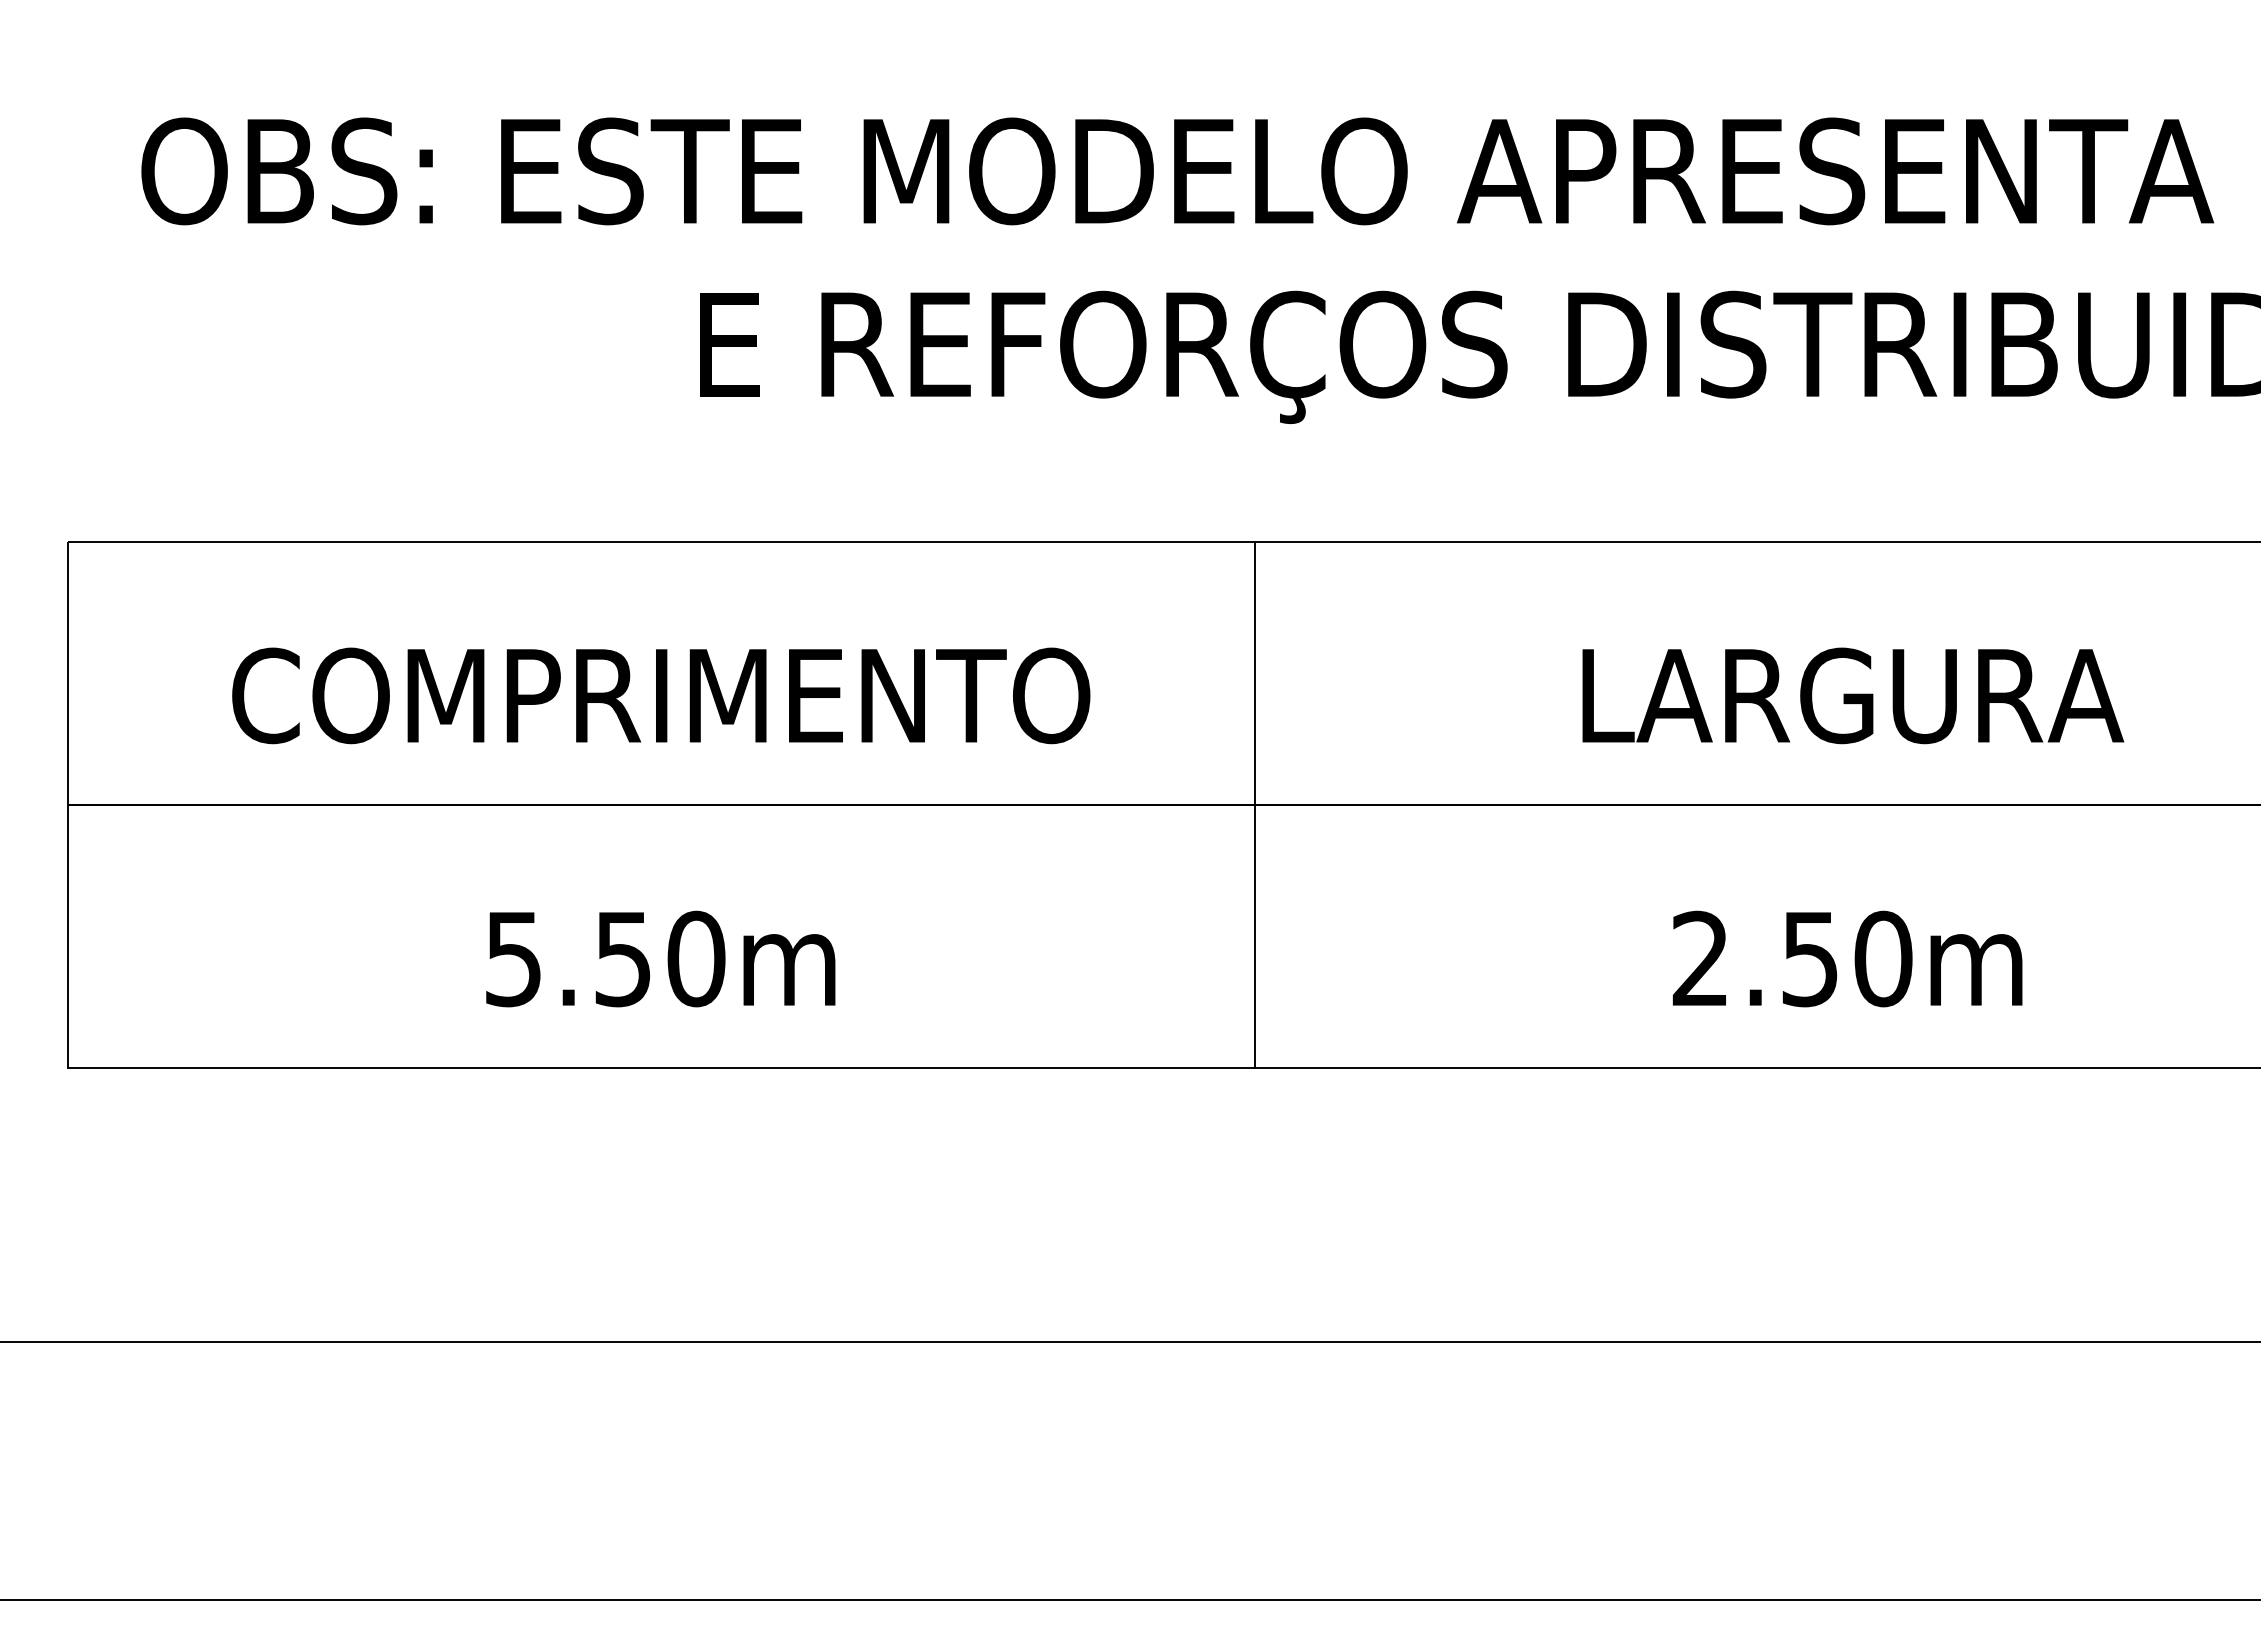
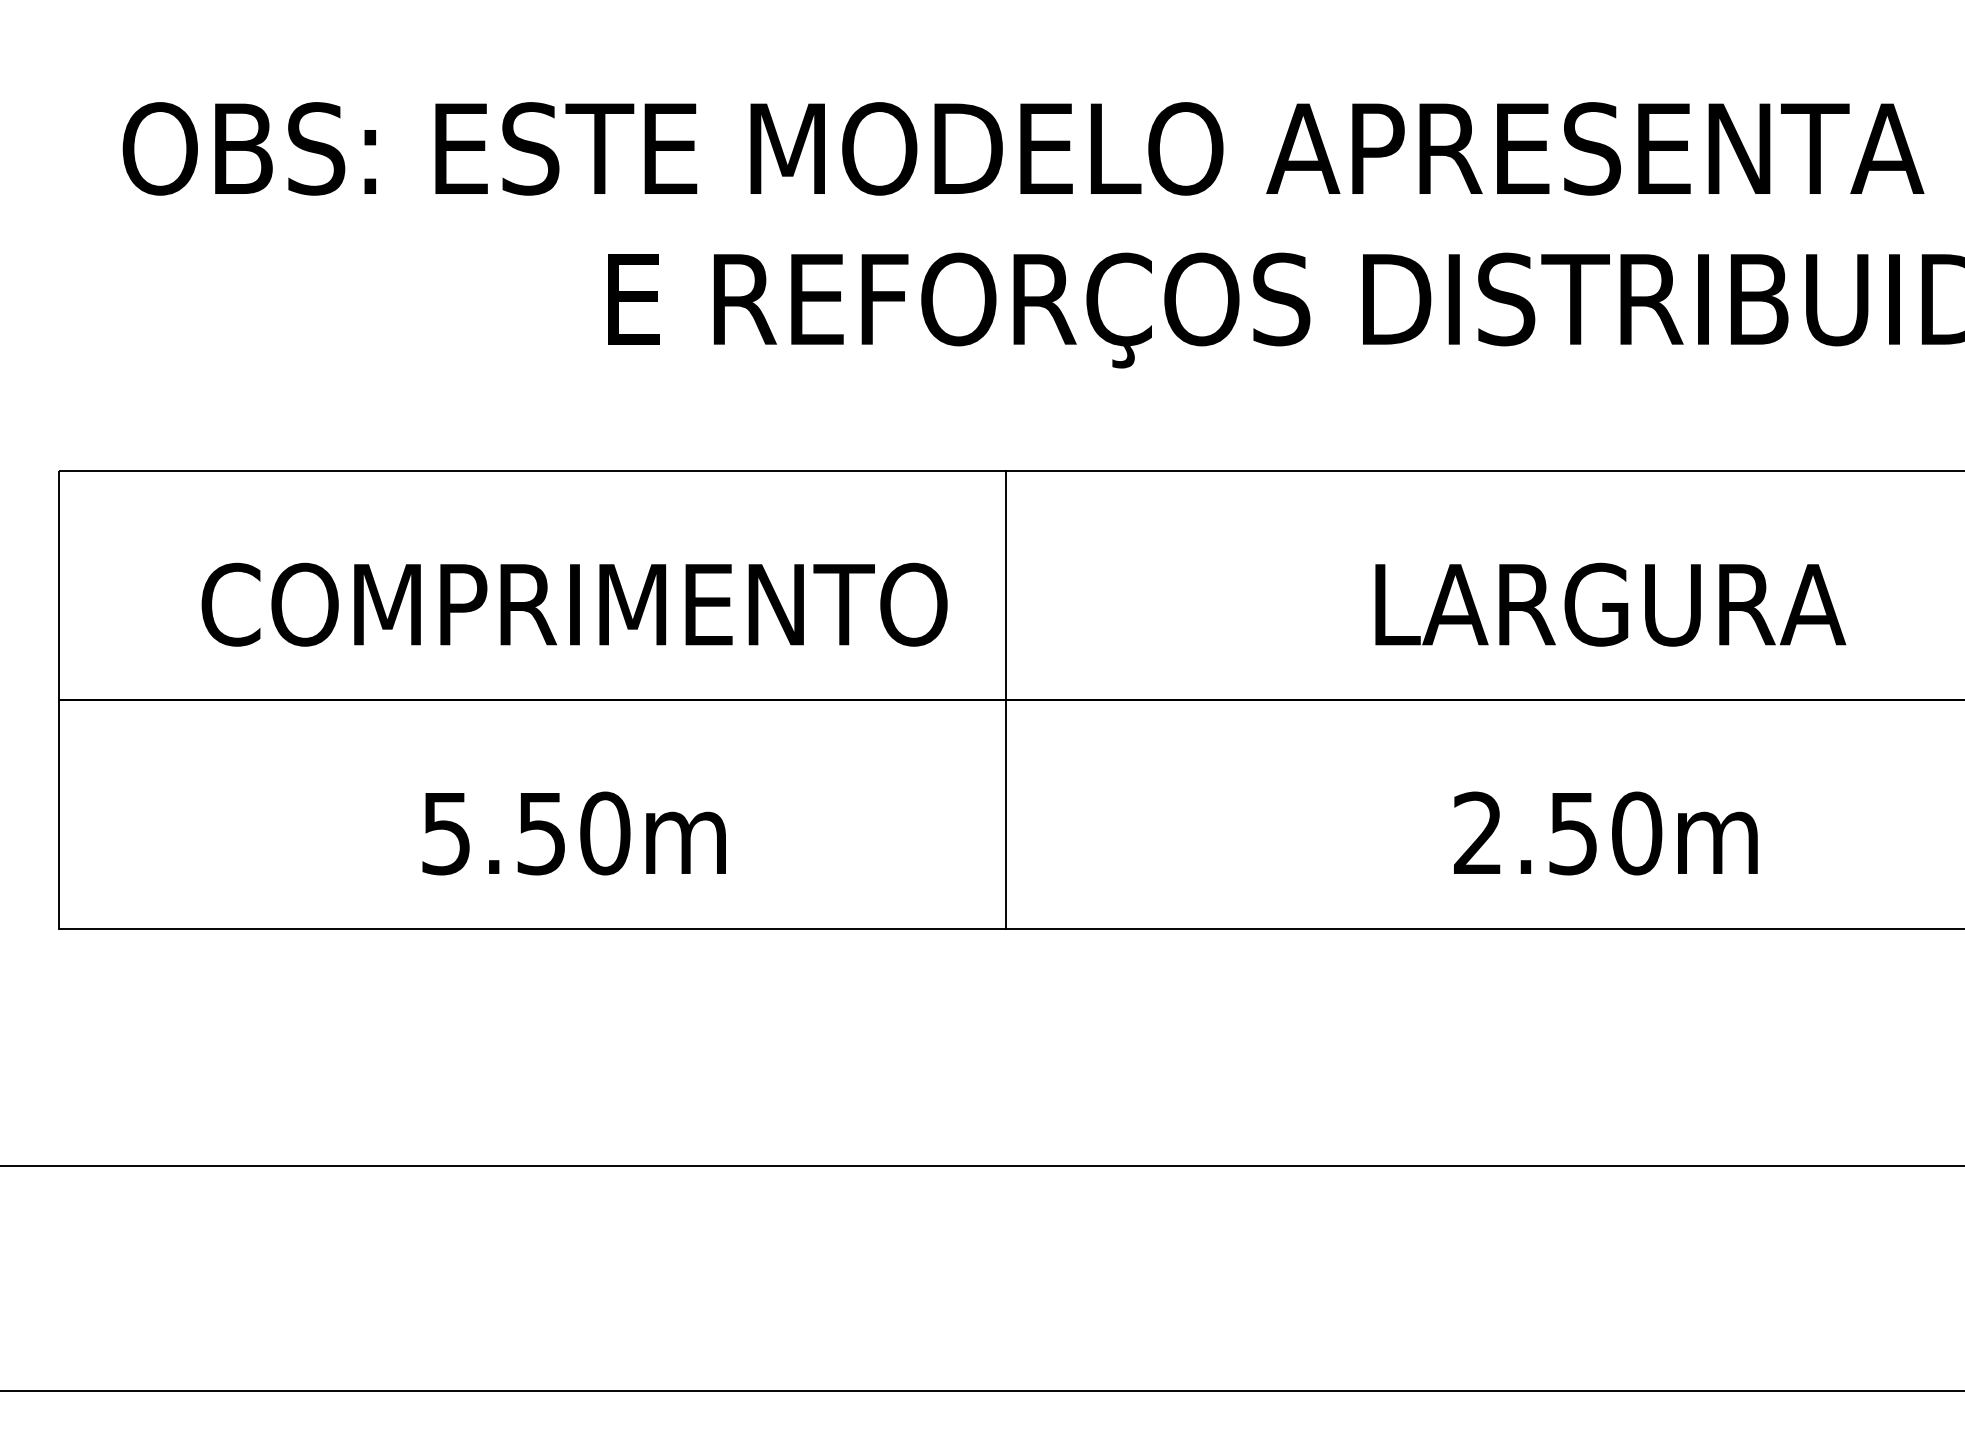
line: (1254, 805) -> (1005, 700), moved

